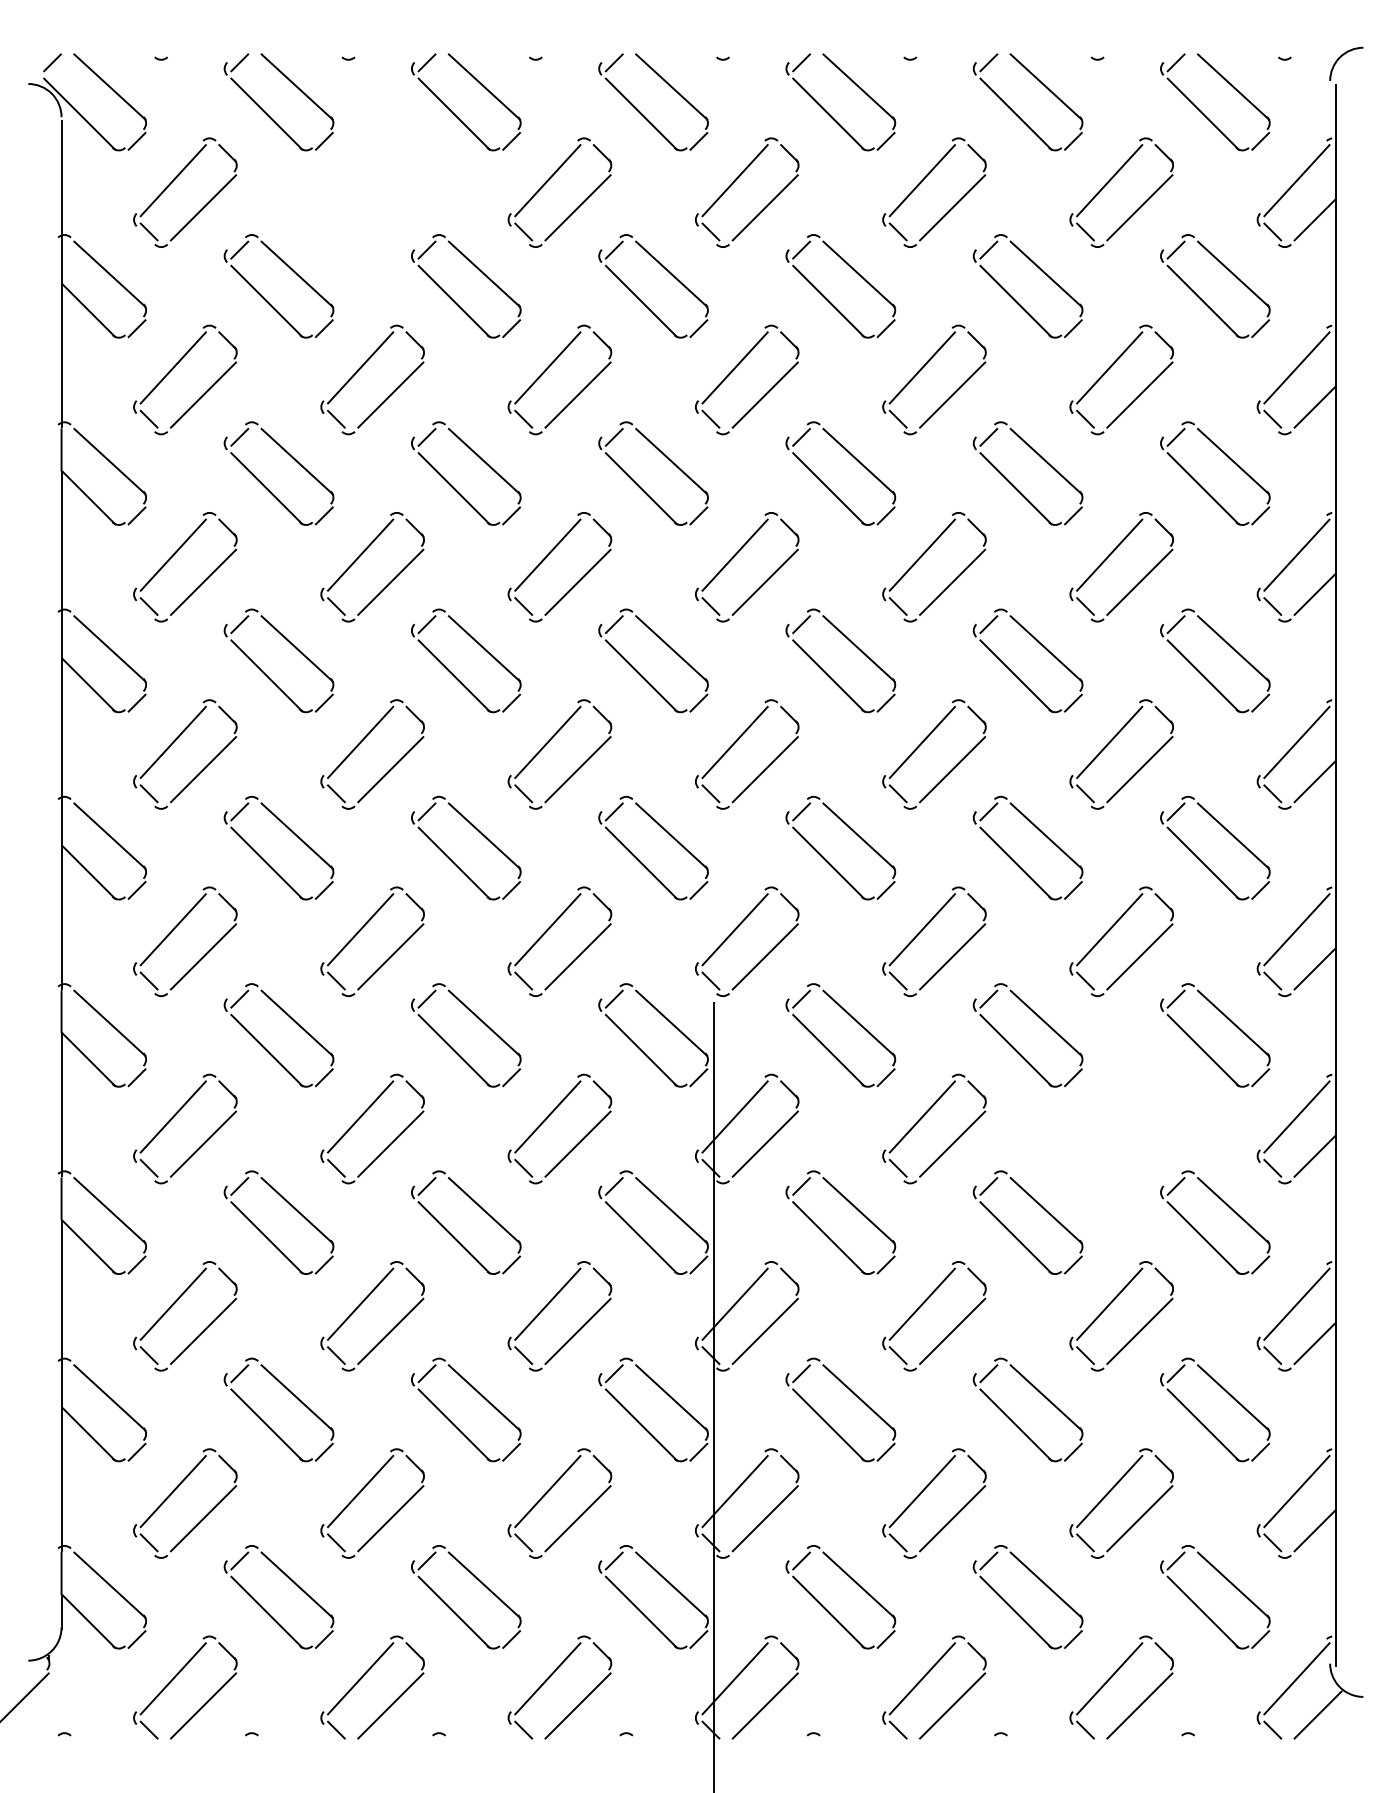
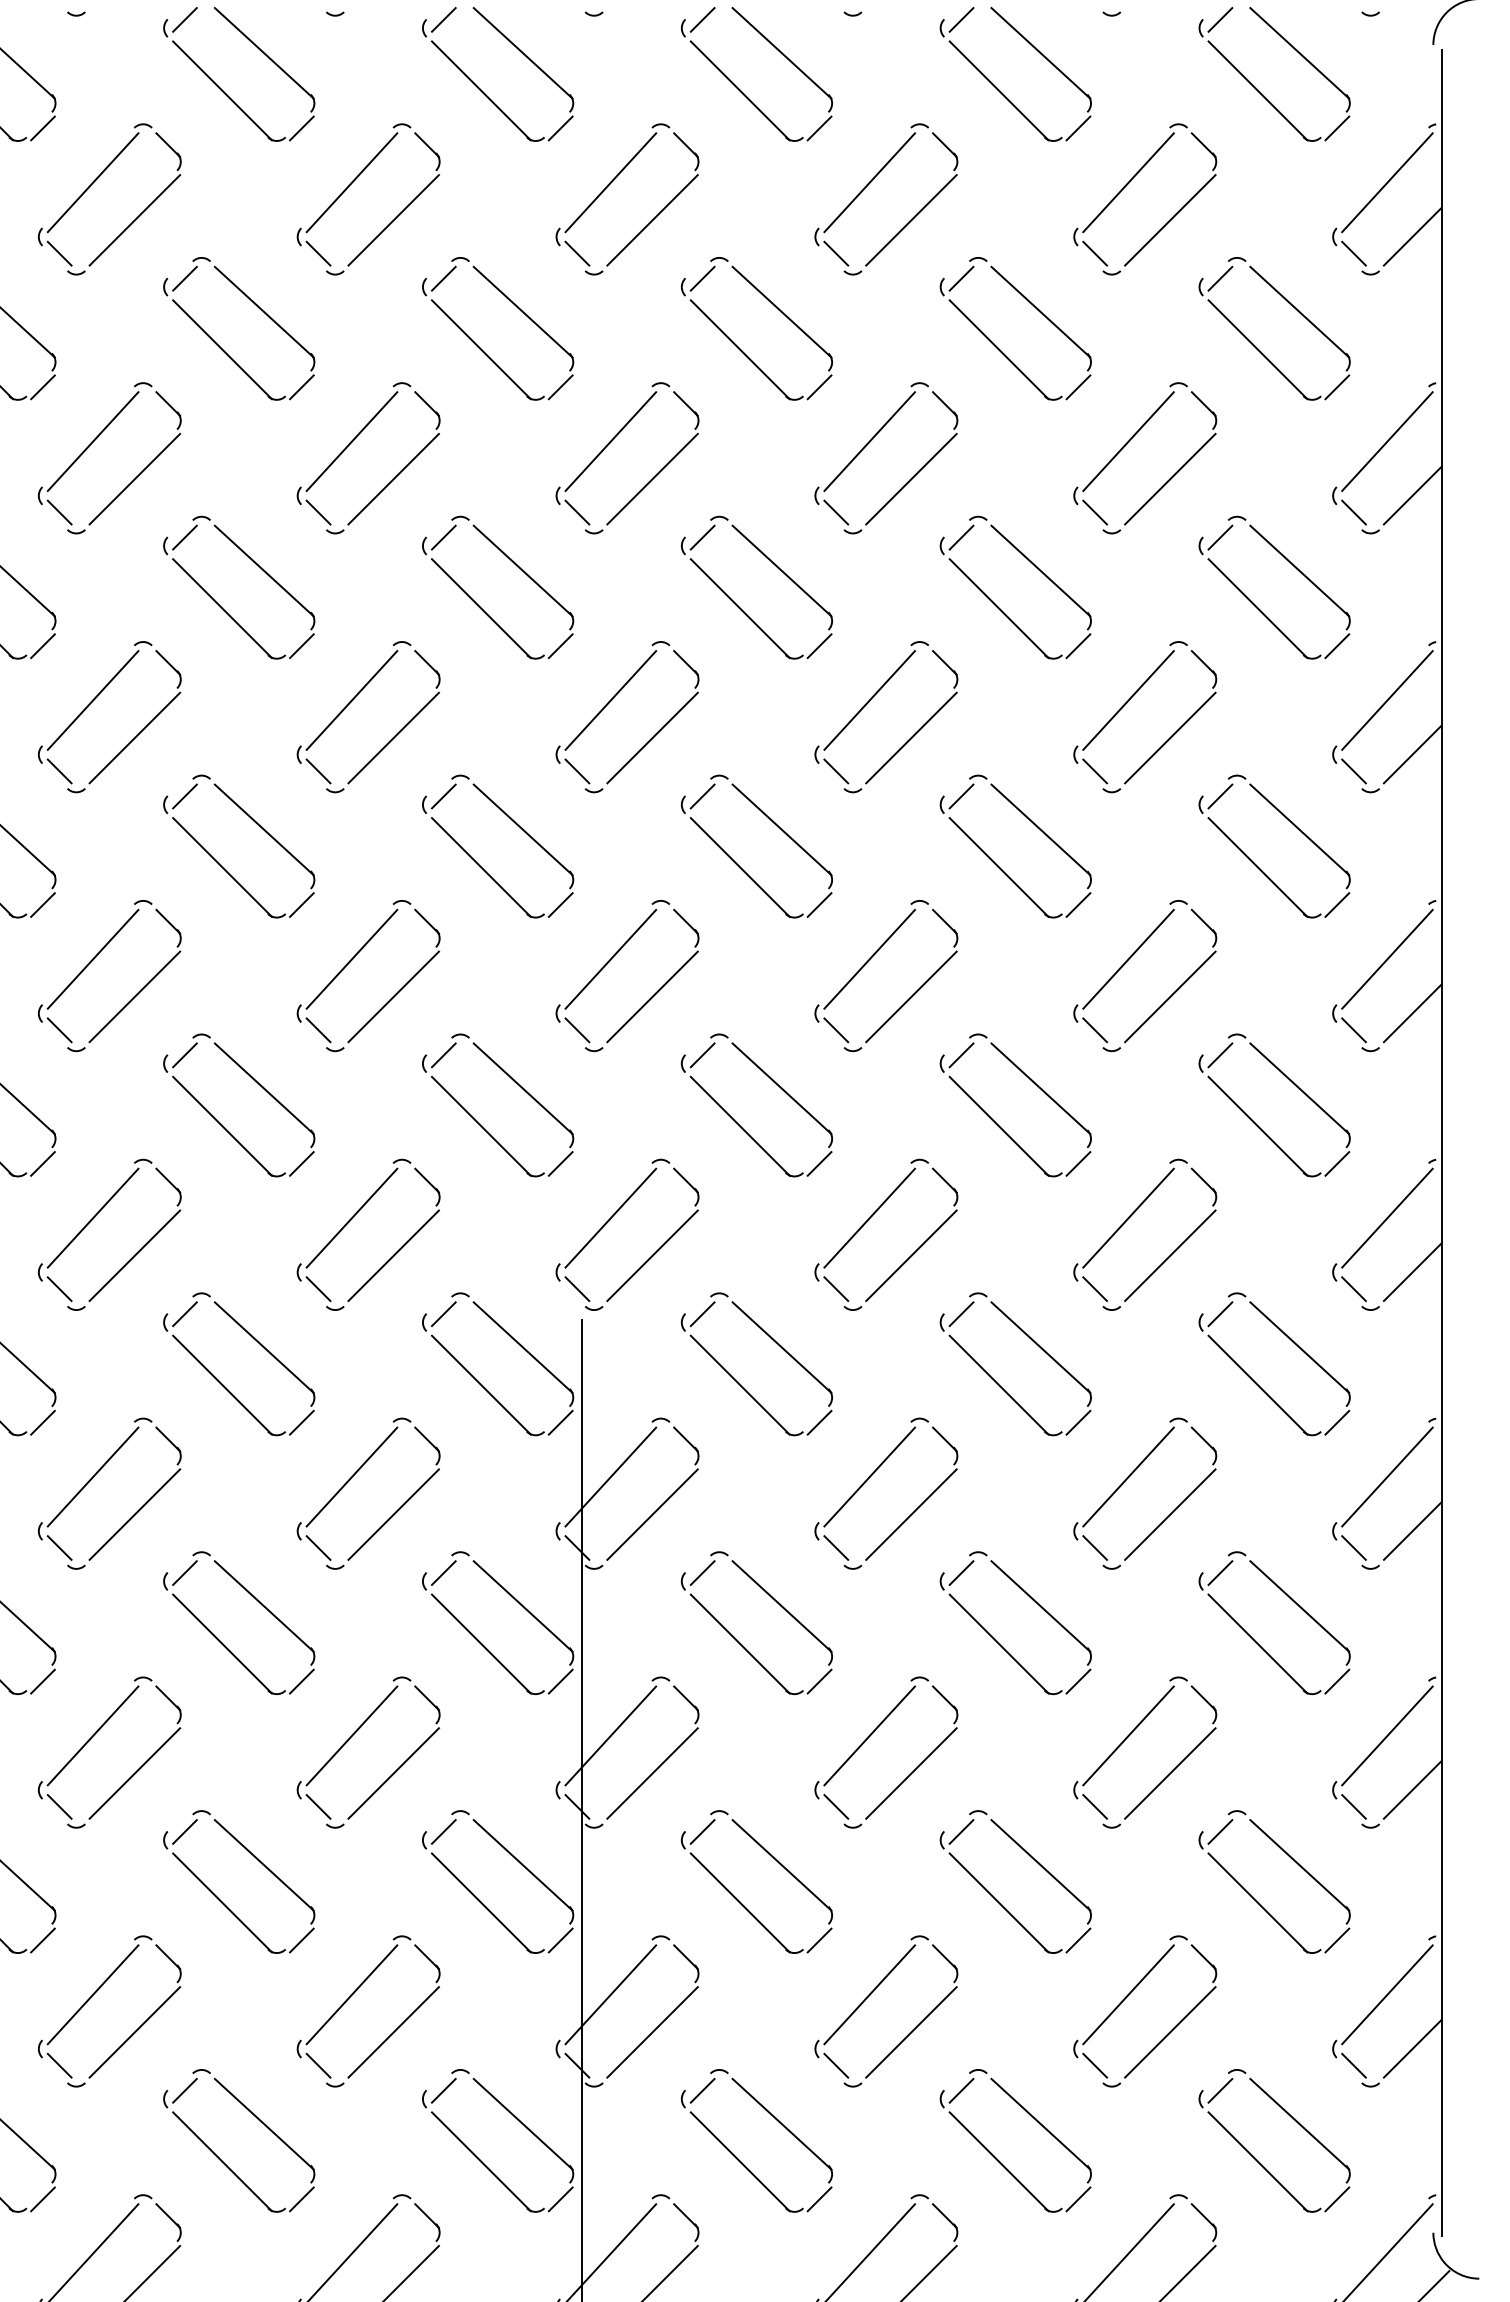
part: (361, 181) -> (94, 183), added
part: (1110, 1117) -> (1129, 1477), added

